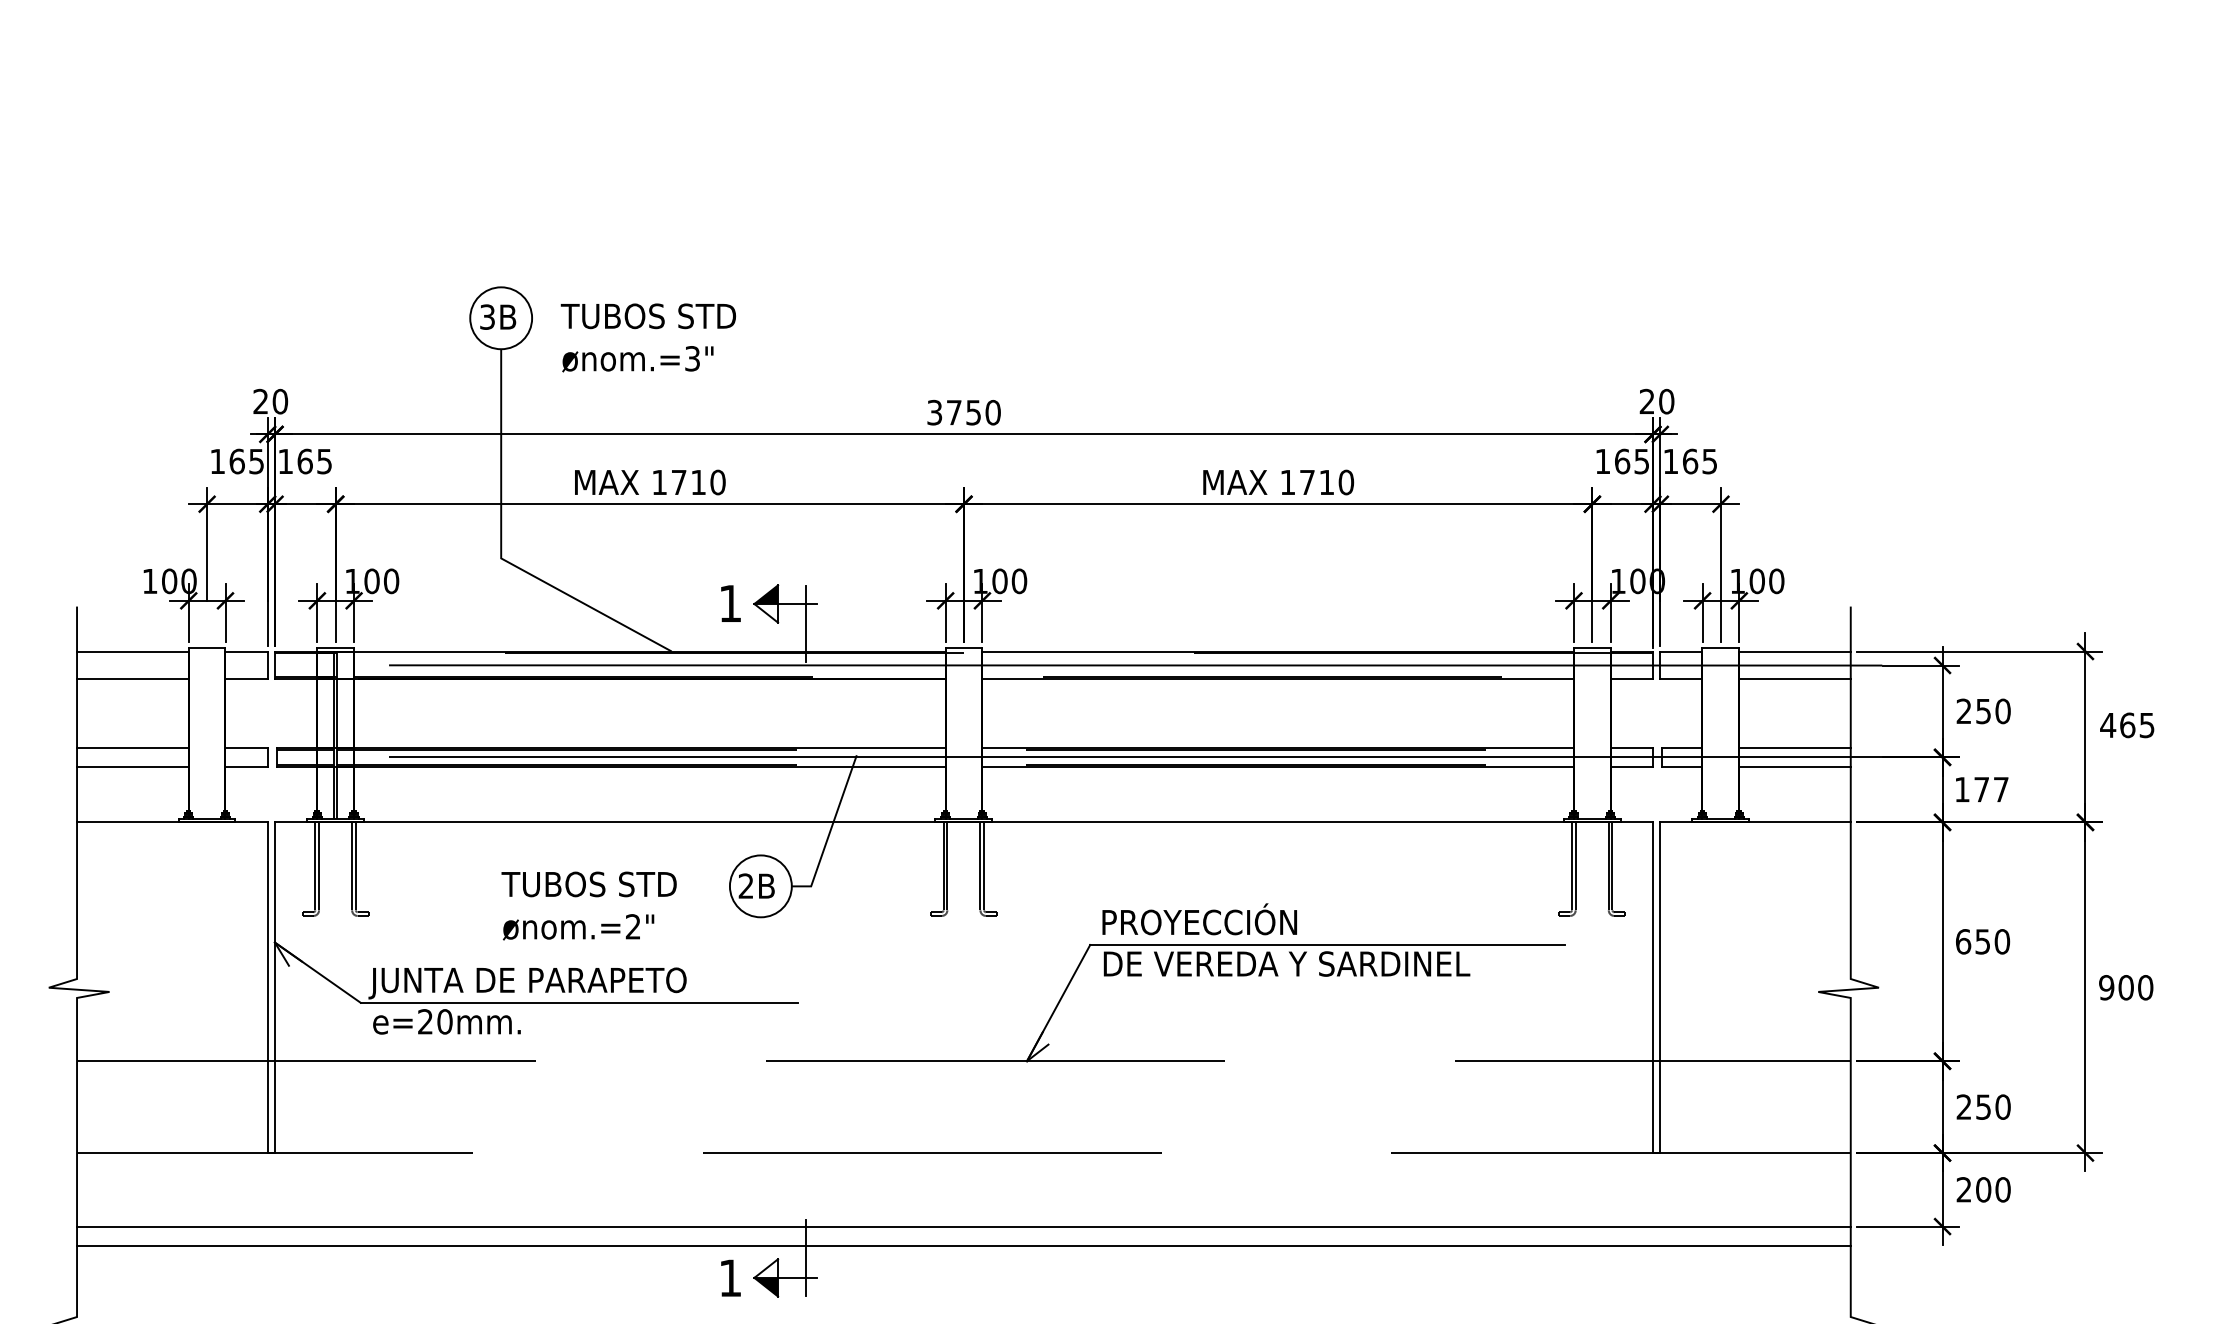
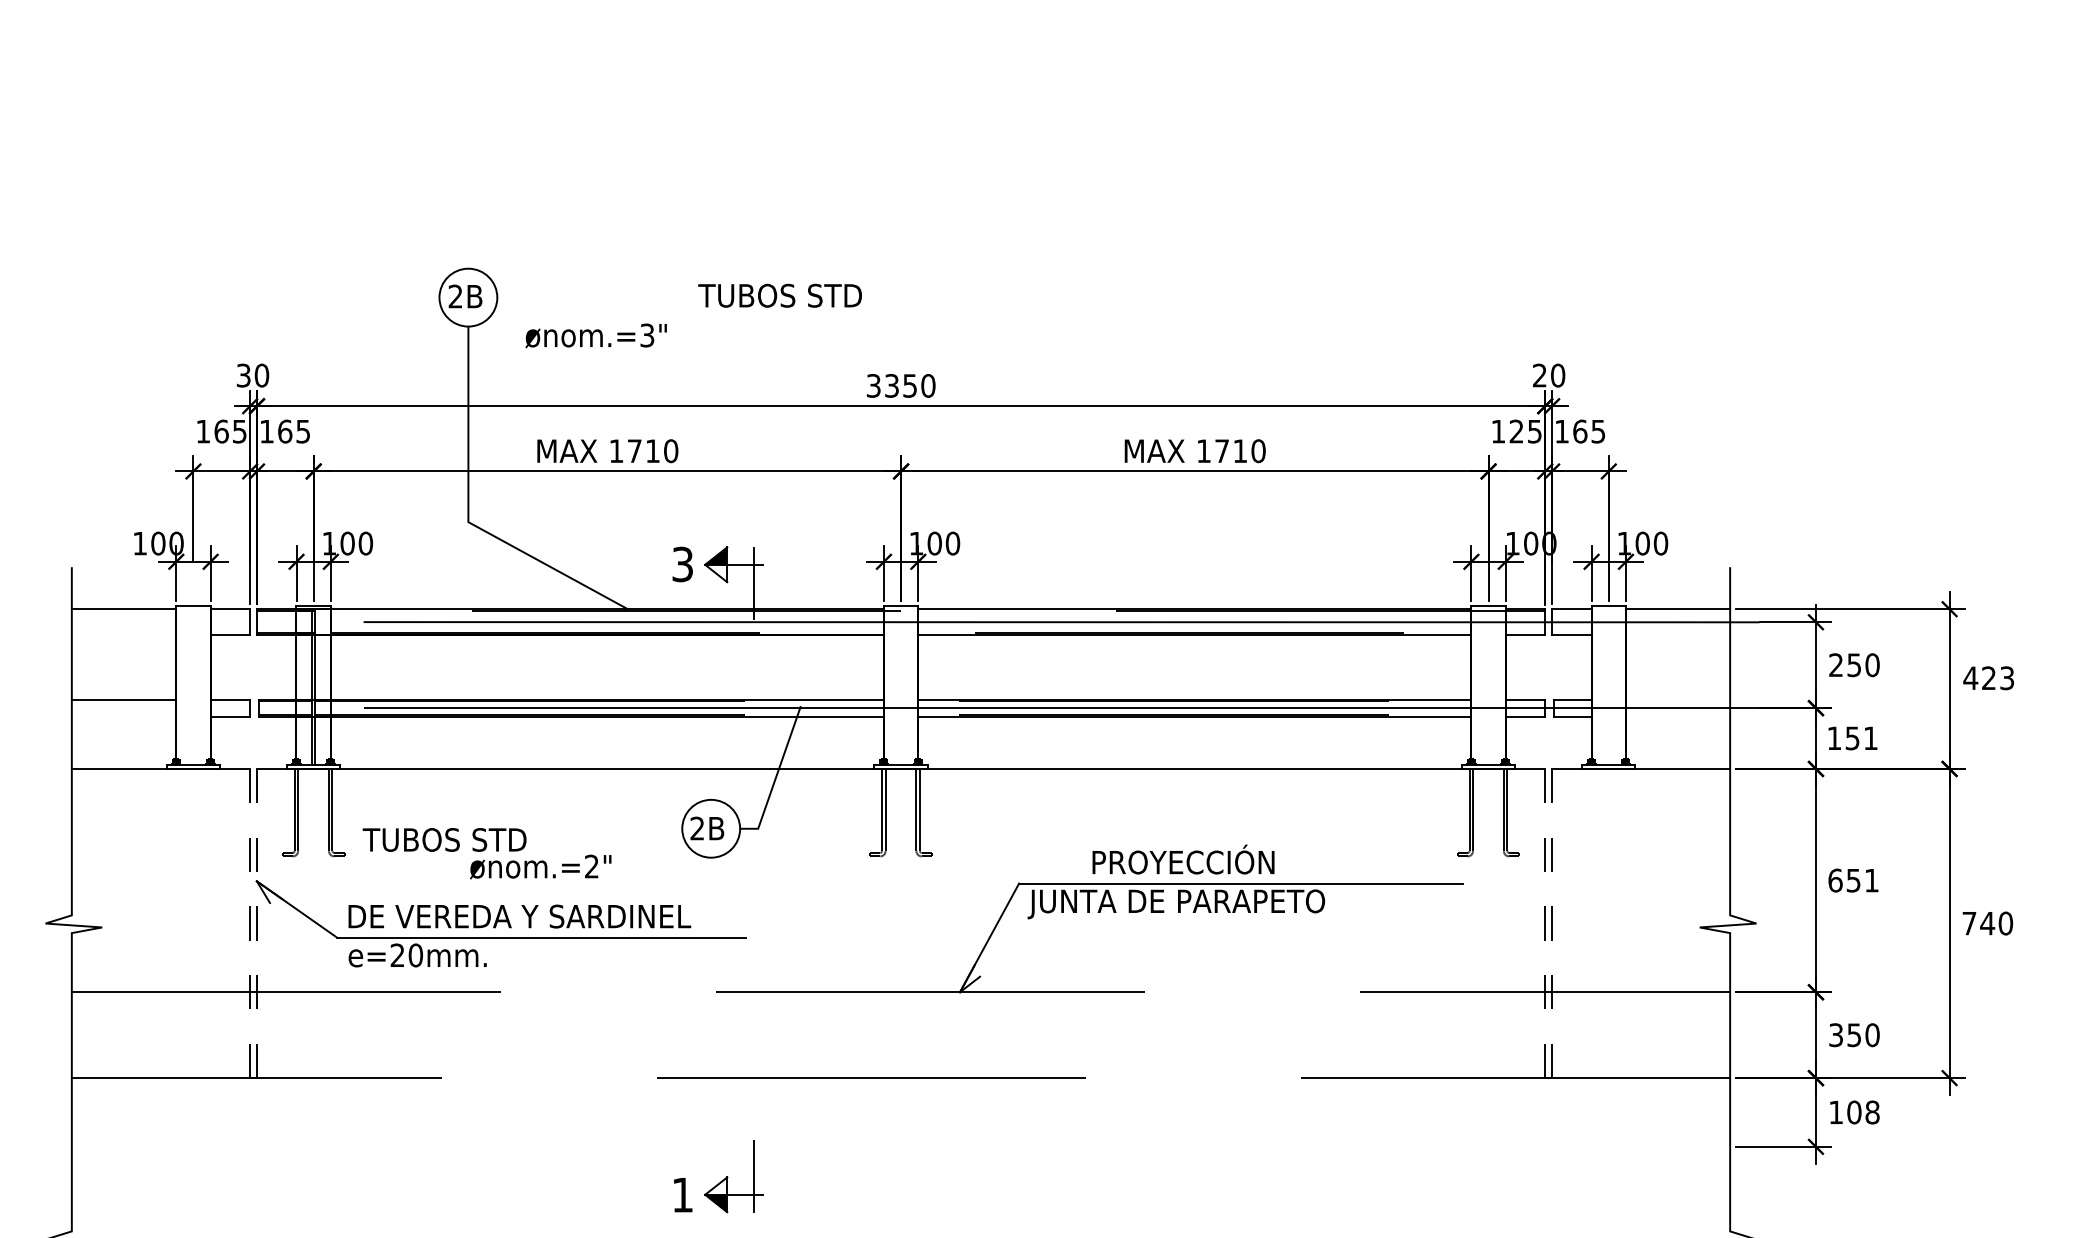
text: (647, 315) -> (779, 295), moved
text: (487, 317) -> (455, 296), 3B -> 2B
text: (260, 401) -> (243, 375), 20 -> 30
text: (953, 412) -> (891, 385), 3750 -> 3350
text: (1622, 461) -> (1516, 431), 165 -> 125
text: (730, 603) -> (682, 564), 1 -> 3
line: (132, 678) -> (123, 634), removed
line: (1794, 678) -> (1677, 634), removed
text: (2137, 725) -> (1998, 678), 465 -> 423
line: (1794, 748) -> (1677, 699), removed
line: (132, 766) -> (123, 716), removed
line: (1794, 766) -> (1677, 716), removed
text: (1991, 789) -> (1861, 738), 177 -> 151
text: (589, 883) -> (444, 839), moved
text: (1199, 919) -> (1183, 859), moved
text: (2001, 941) -> (1871, 880), 650 -> 651
text: (1284, 967) -> (1200, 904), DE VEREDA Y SARDINEL -> JUNTA DE PARAPETO
text: (553, 983) -> (517, 919), JUNTA DE PARAPETO -> DE VEREDA Y SARDINEL
line: (268, 987) -> (250, 923), solid -> dashed
line: (274, 987) -> (256, 923), solid -> dashed
line: (1653, 987) -> (1545, 923), solid -> dashed
line: (1660, 987) -> (1552, 923), solid -> dashed
text: (2116, 987) -> (1978, 923), 900 -> 740
text: (1963, 1107) -> (1835, 1035), 250 -> 350
text: (1983, 1189) -> (1854, 1112), 200 -> 108
line: (963, 1226) -> (900, 1146), removed
line: (963, 1245) -> (900, 1164), removed

